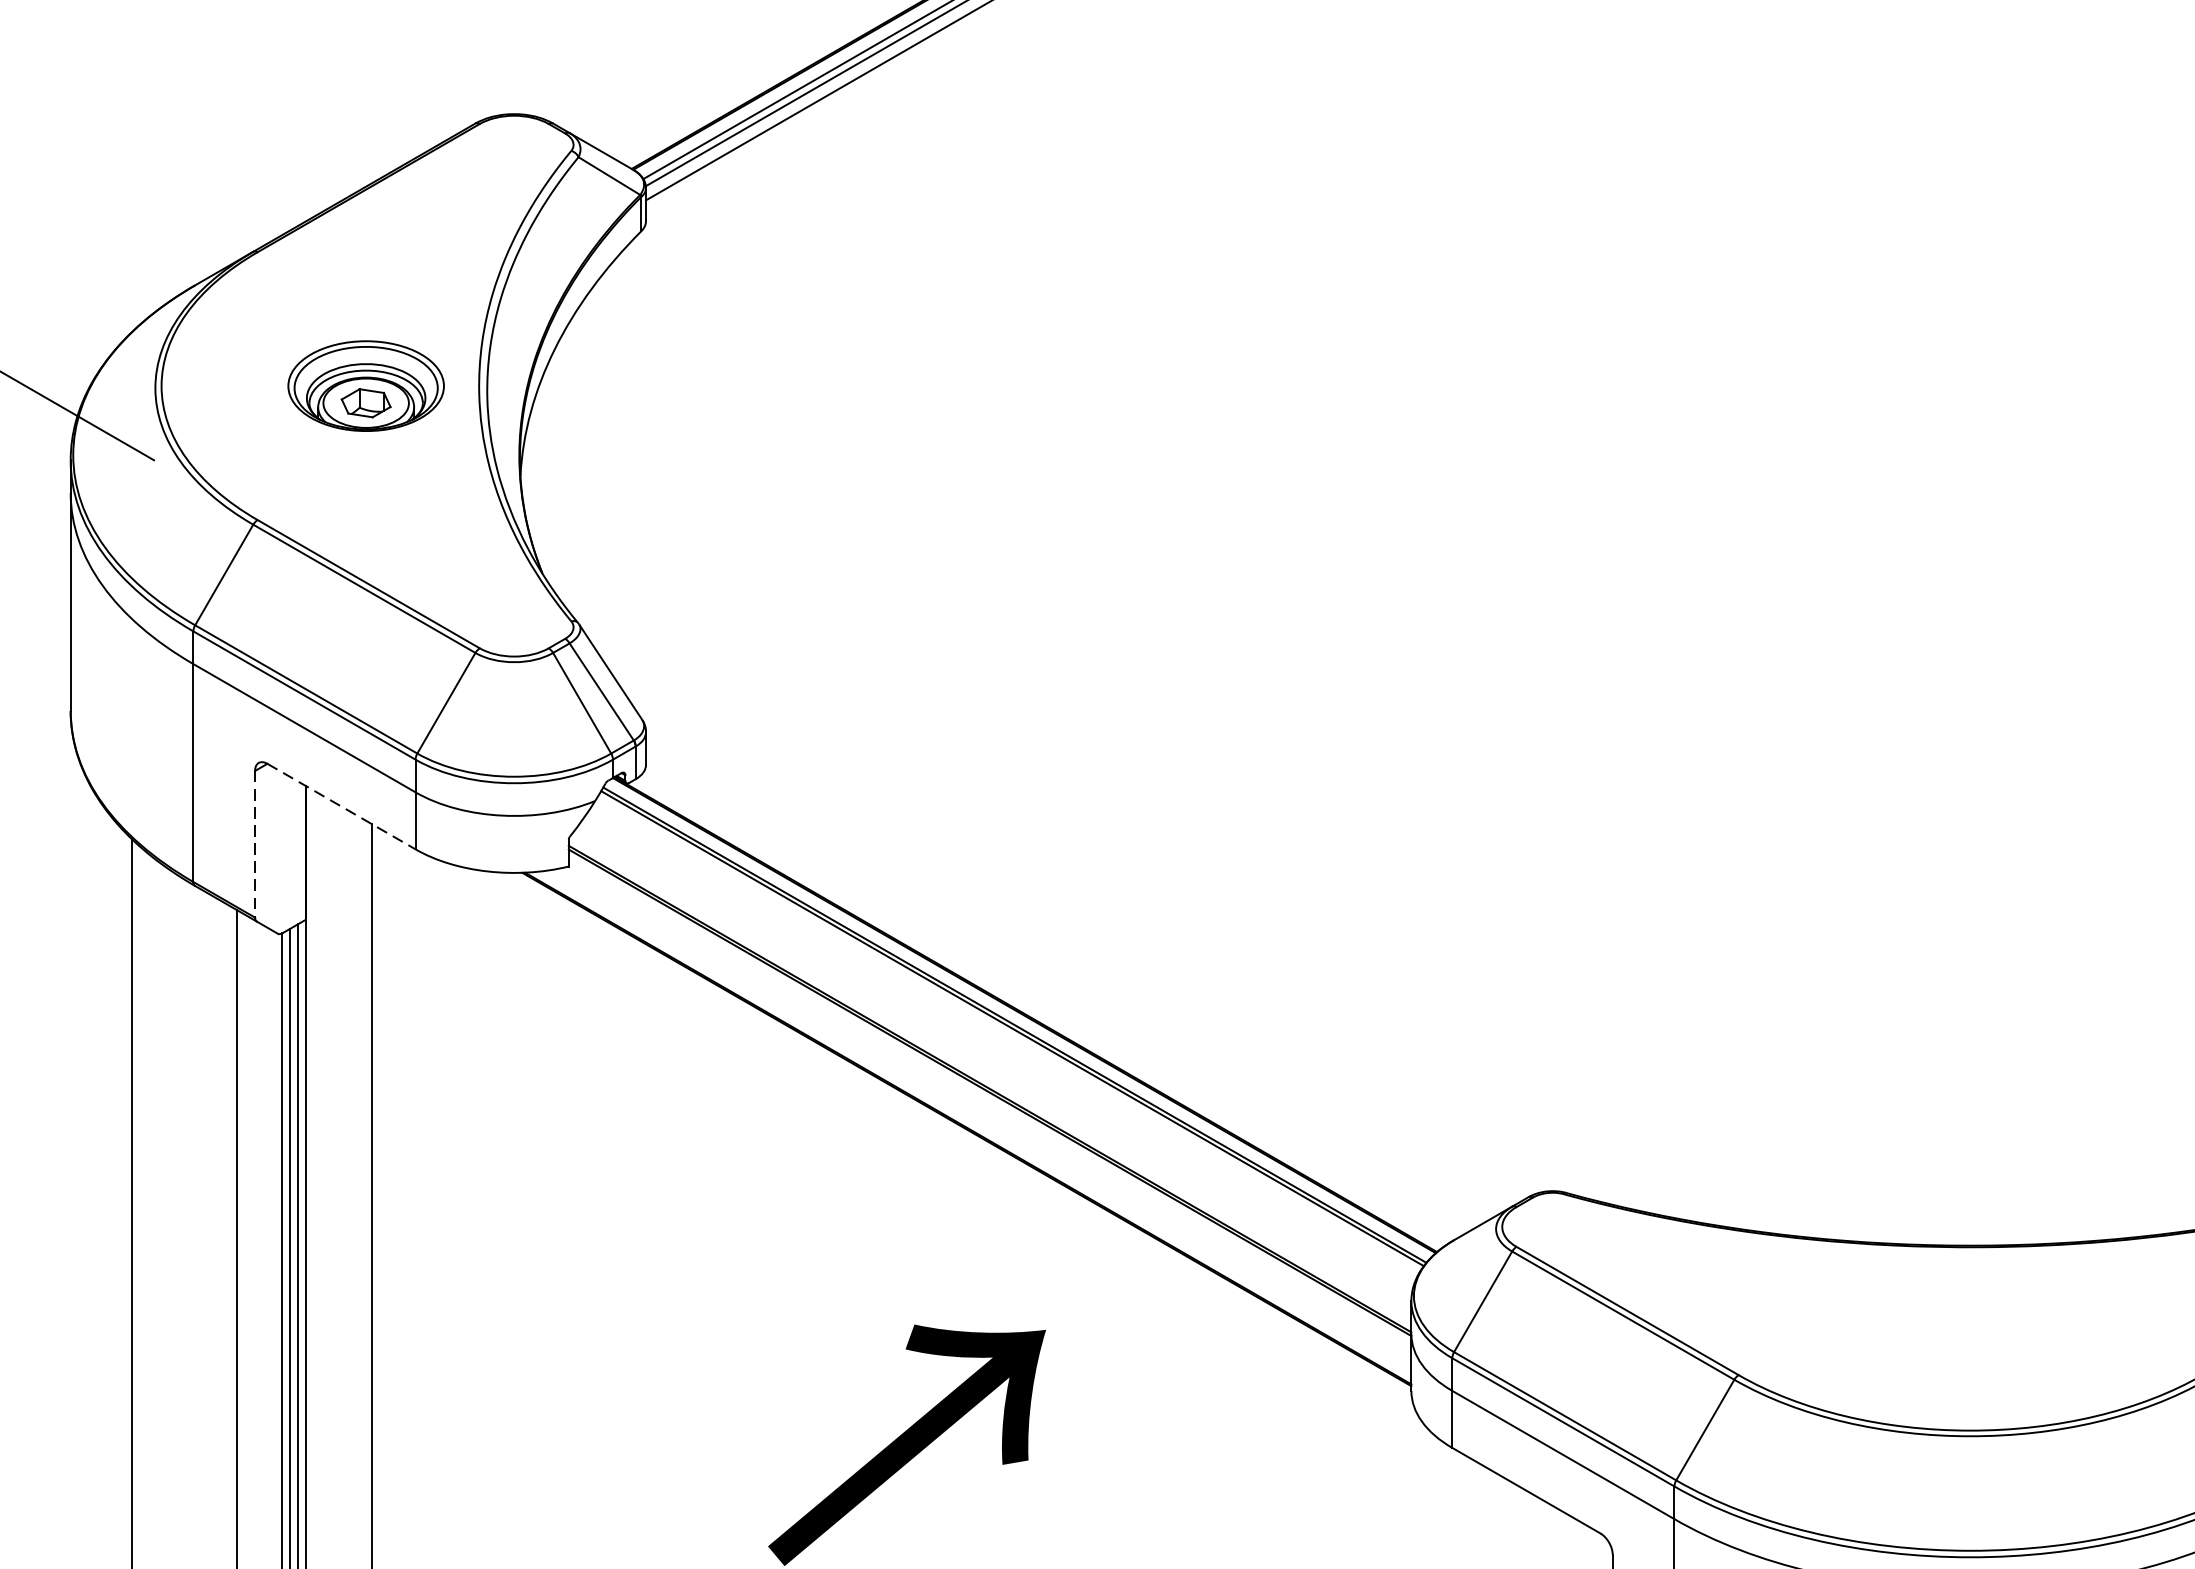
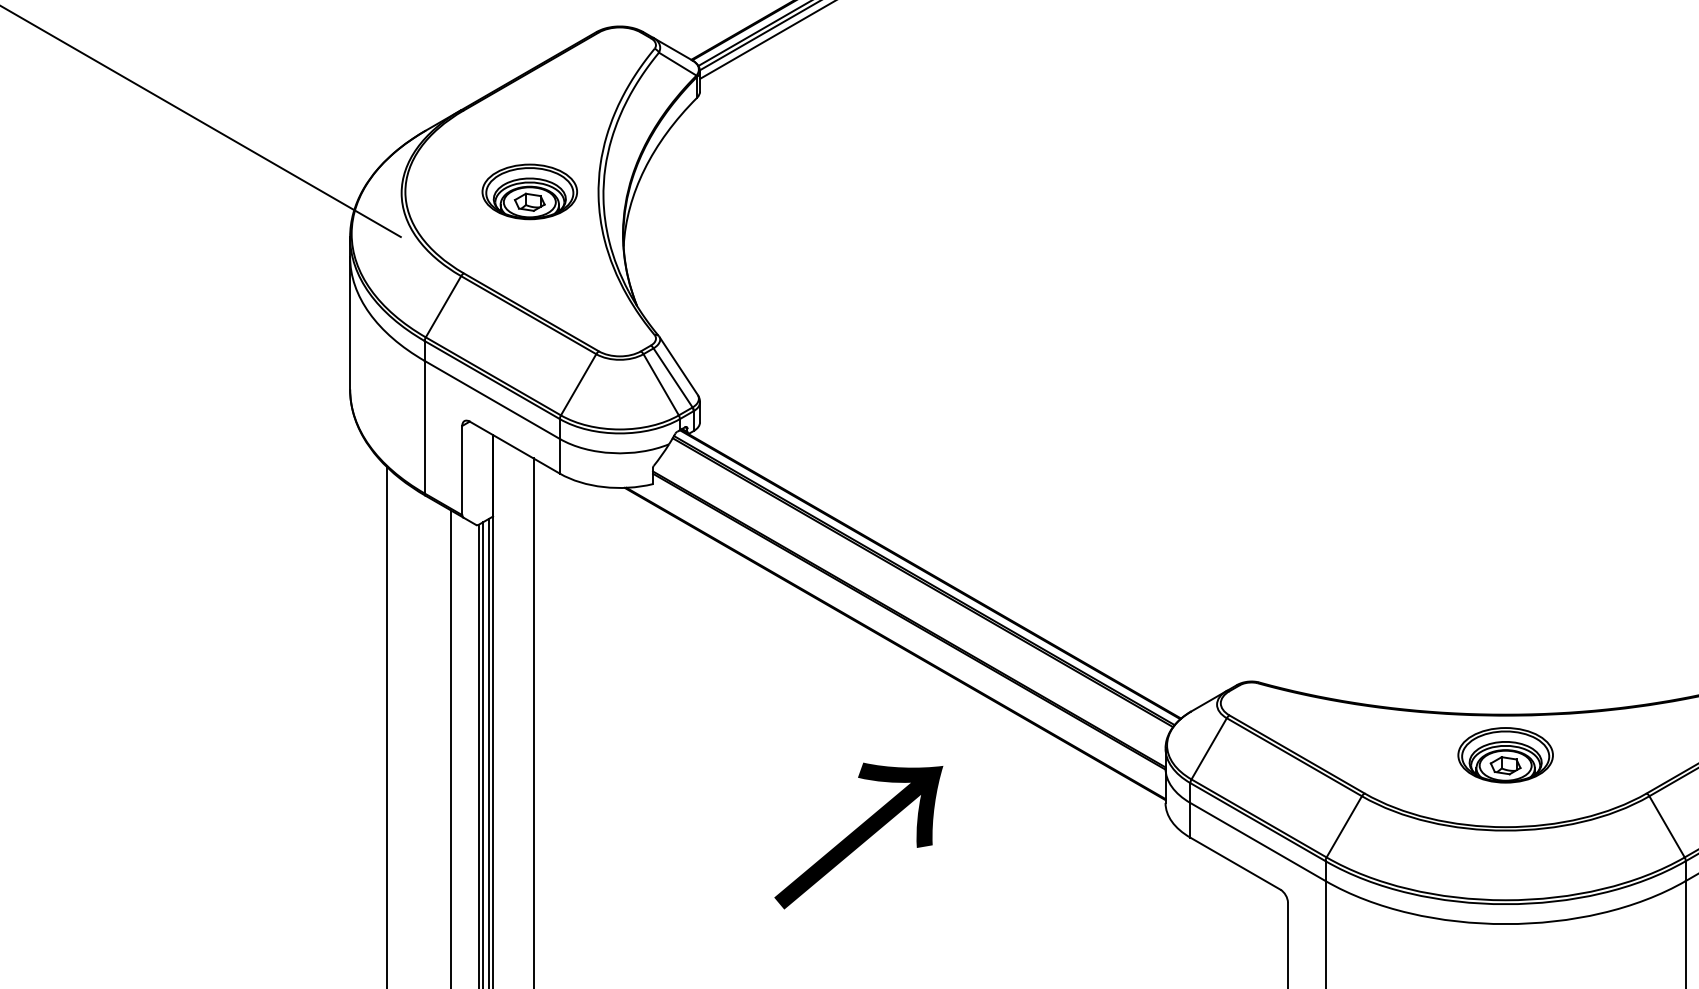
line: (342, 806) -> (515, 447), dashed -> solid
line: (255, 844) -> (462, 470), dashed -> solid
part: (1970, 1312) -> (1505, 755), added

